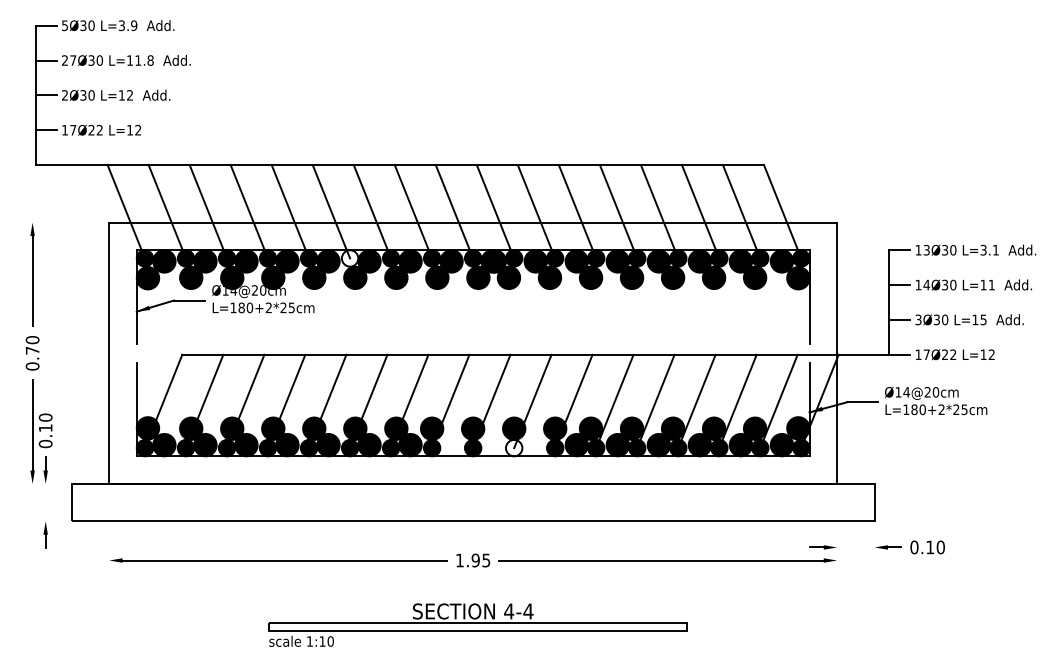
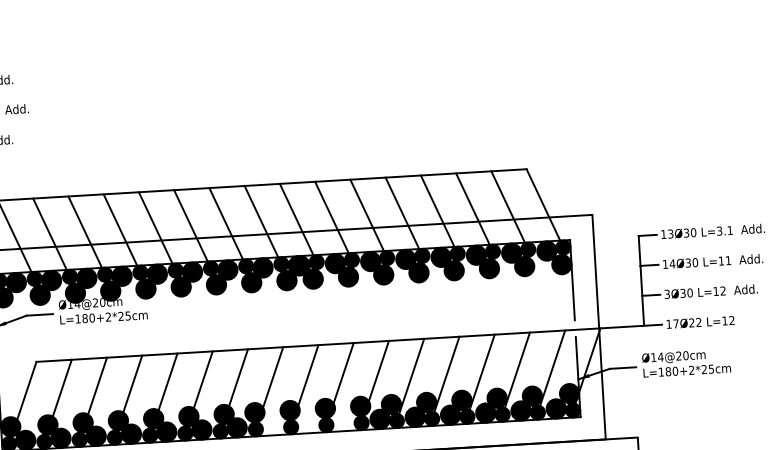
fill: (349, 258) -> (175, 270), added
text: (983, 319) -> (723, 290), L=15 -> L=12
fill: (513, 447) -> (325, 424), added

